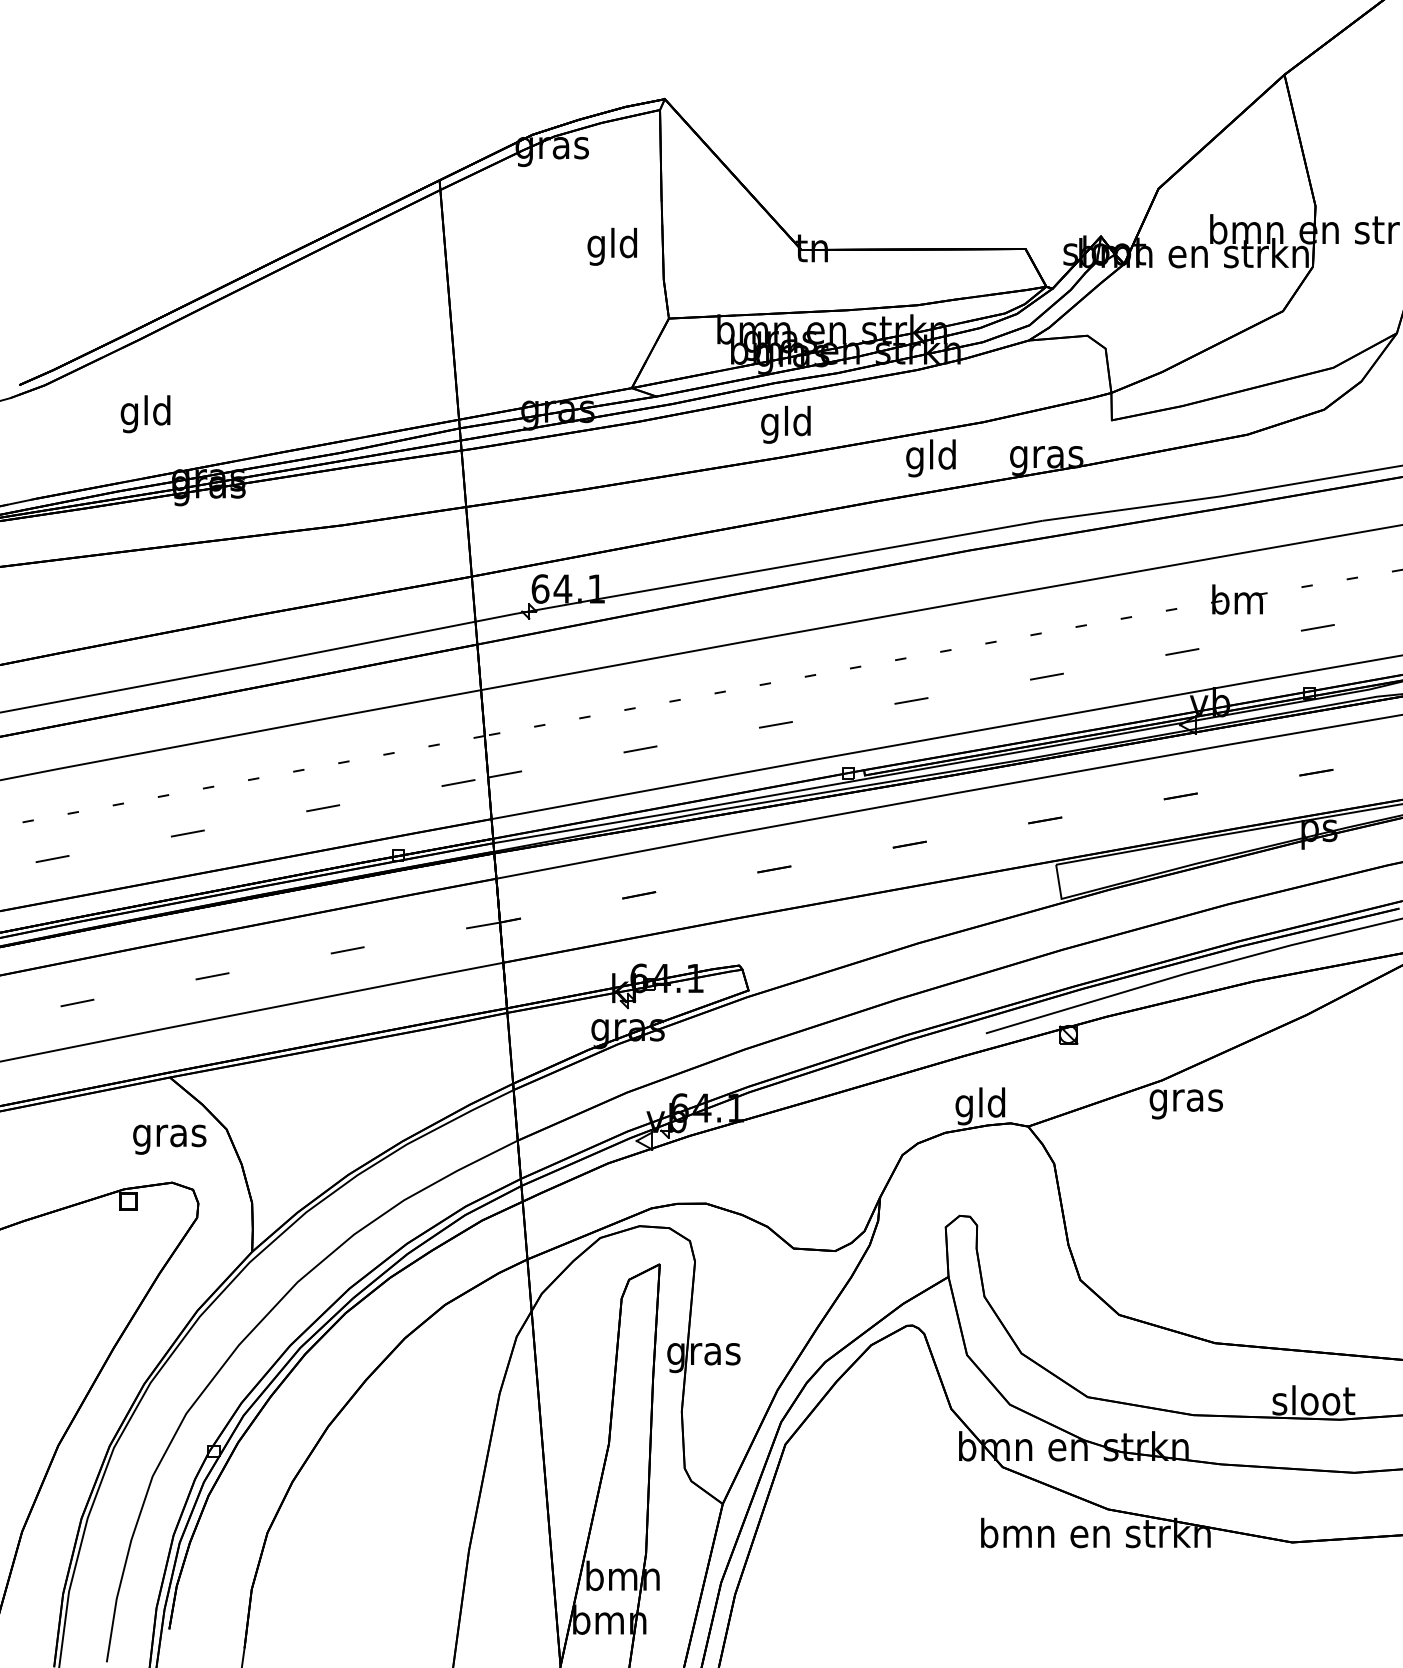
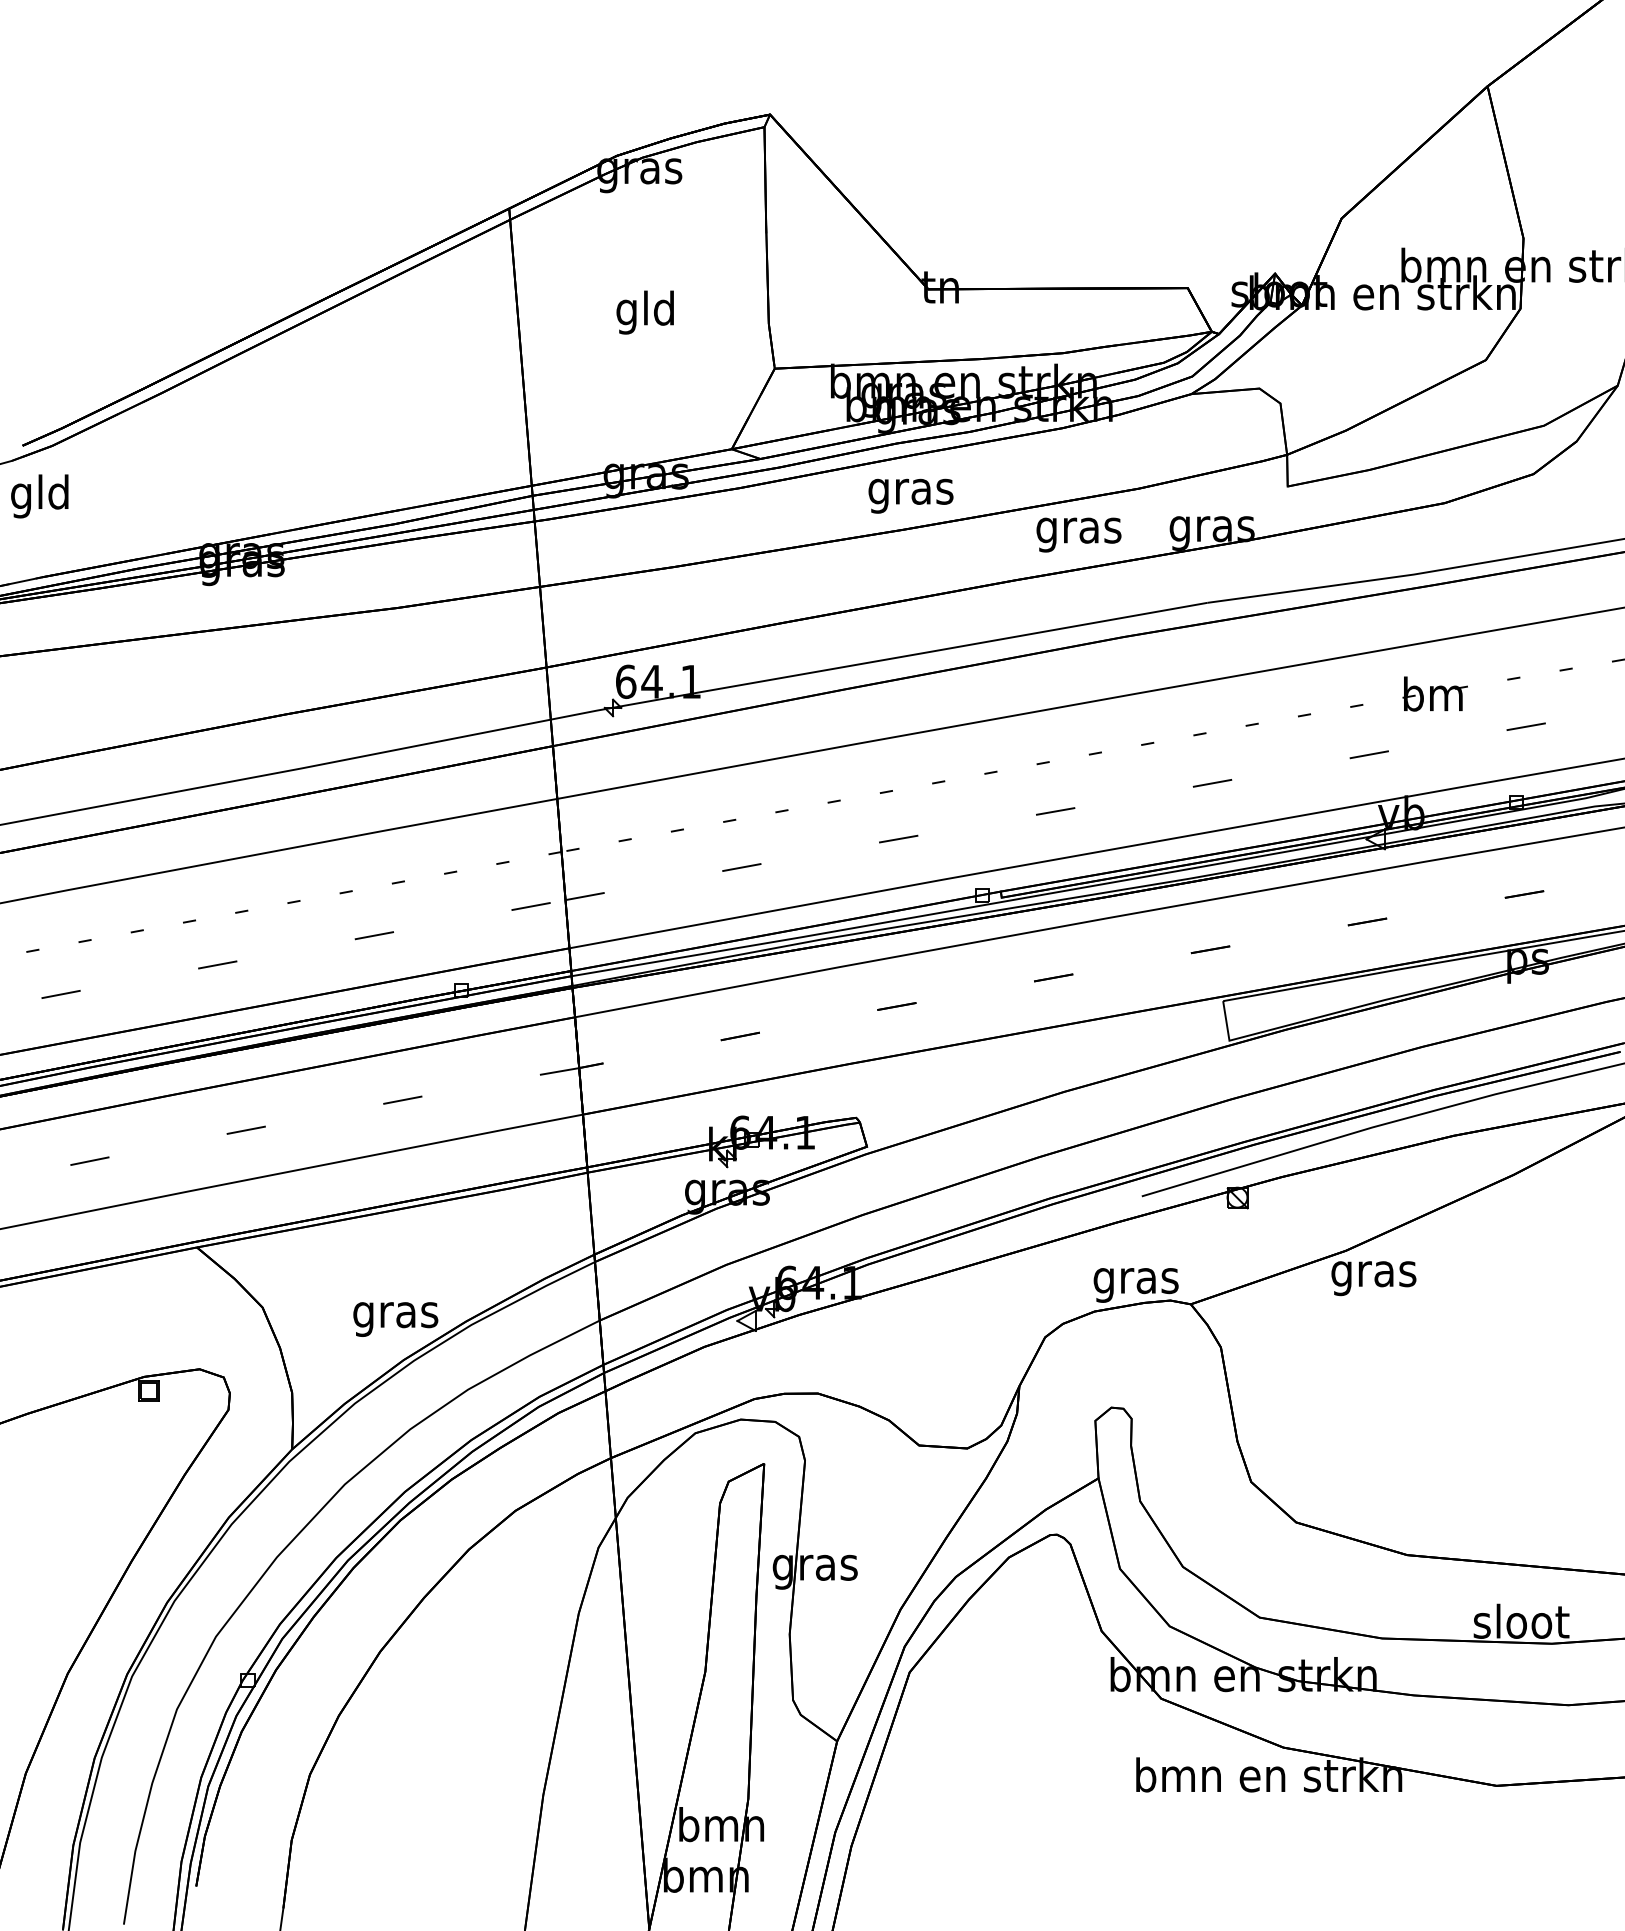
text: (611, 246) -> (644, 312), moved
text: (145, 414) -> (39, 496), moved
text: (786, 424) -> (910, 491), gld -> gras
text: (931, 458) -> (1078, 530), gld -> gras
text: (980, 1106) -> (1135, 1280), gld -> gras
text: (169, 1139) -> (395, 1319), moved

